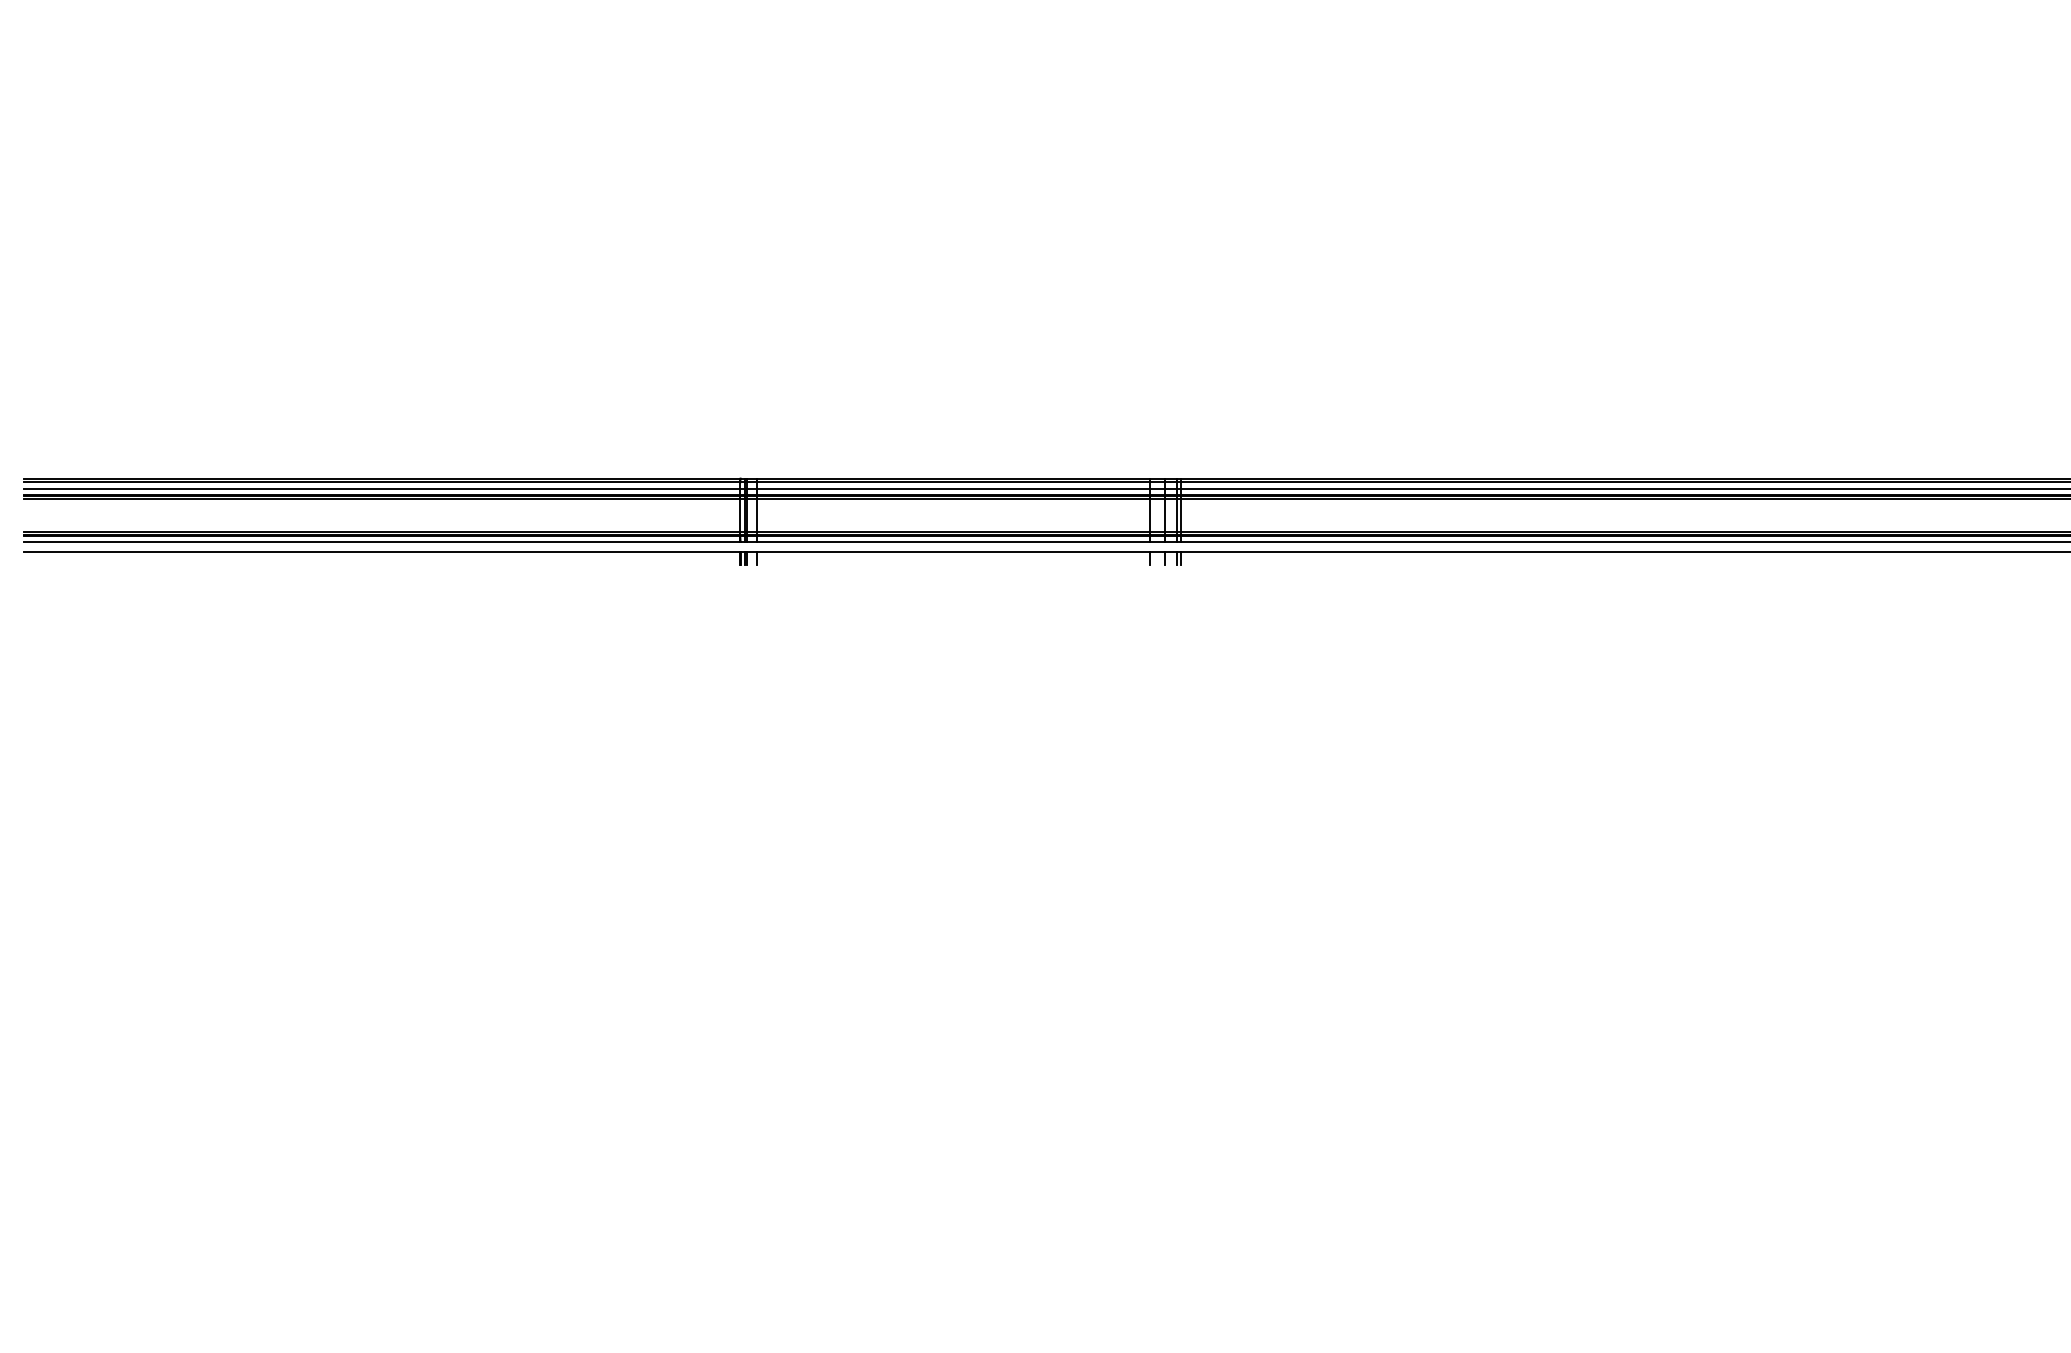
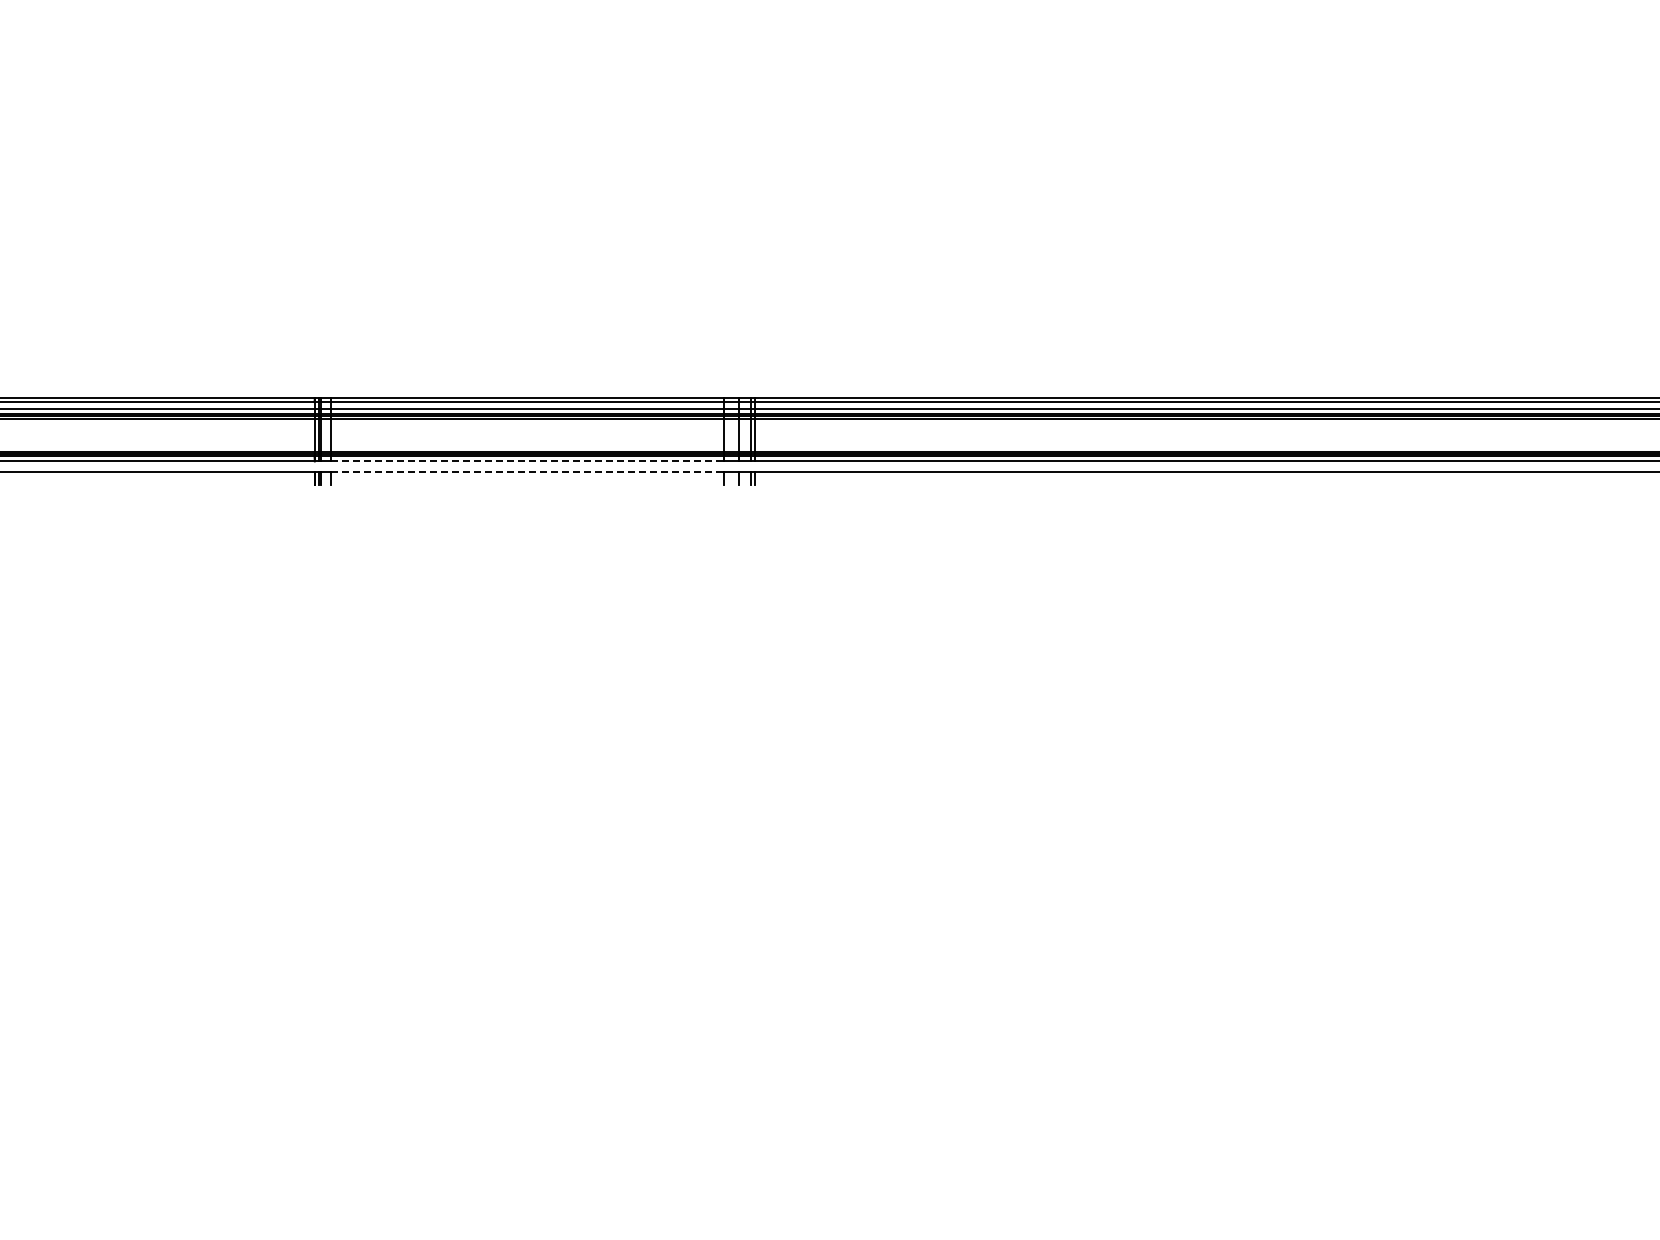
line: (953, 541) -> (527, 461), solid -> dashed
line: (953, 552) -> (527, 472), solid -> dashed

